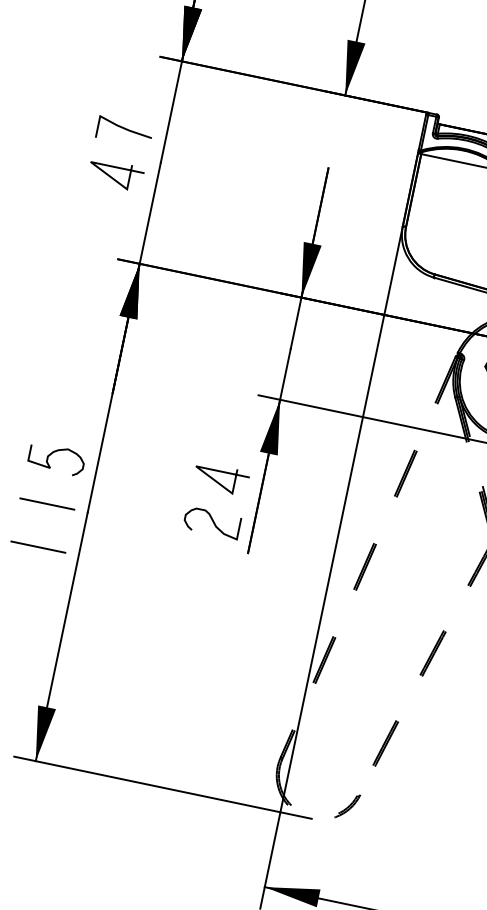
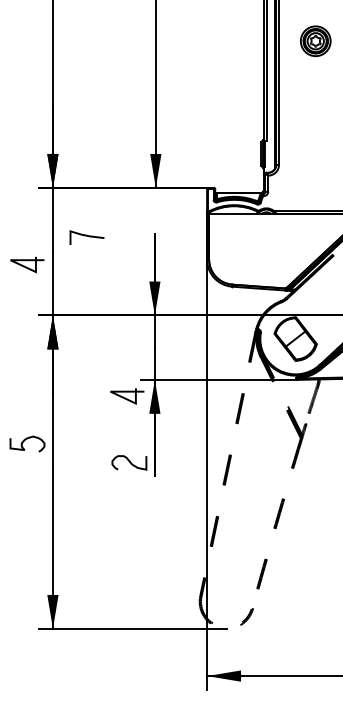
curve: (123, 129) -> (86, 236), moved
line: (220, 482) -> (127, 398), moved
line: (47, 502) -> (27, 471), removed
line: (38, 547) -> (27, 499), removed

